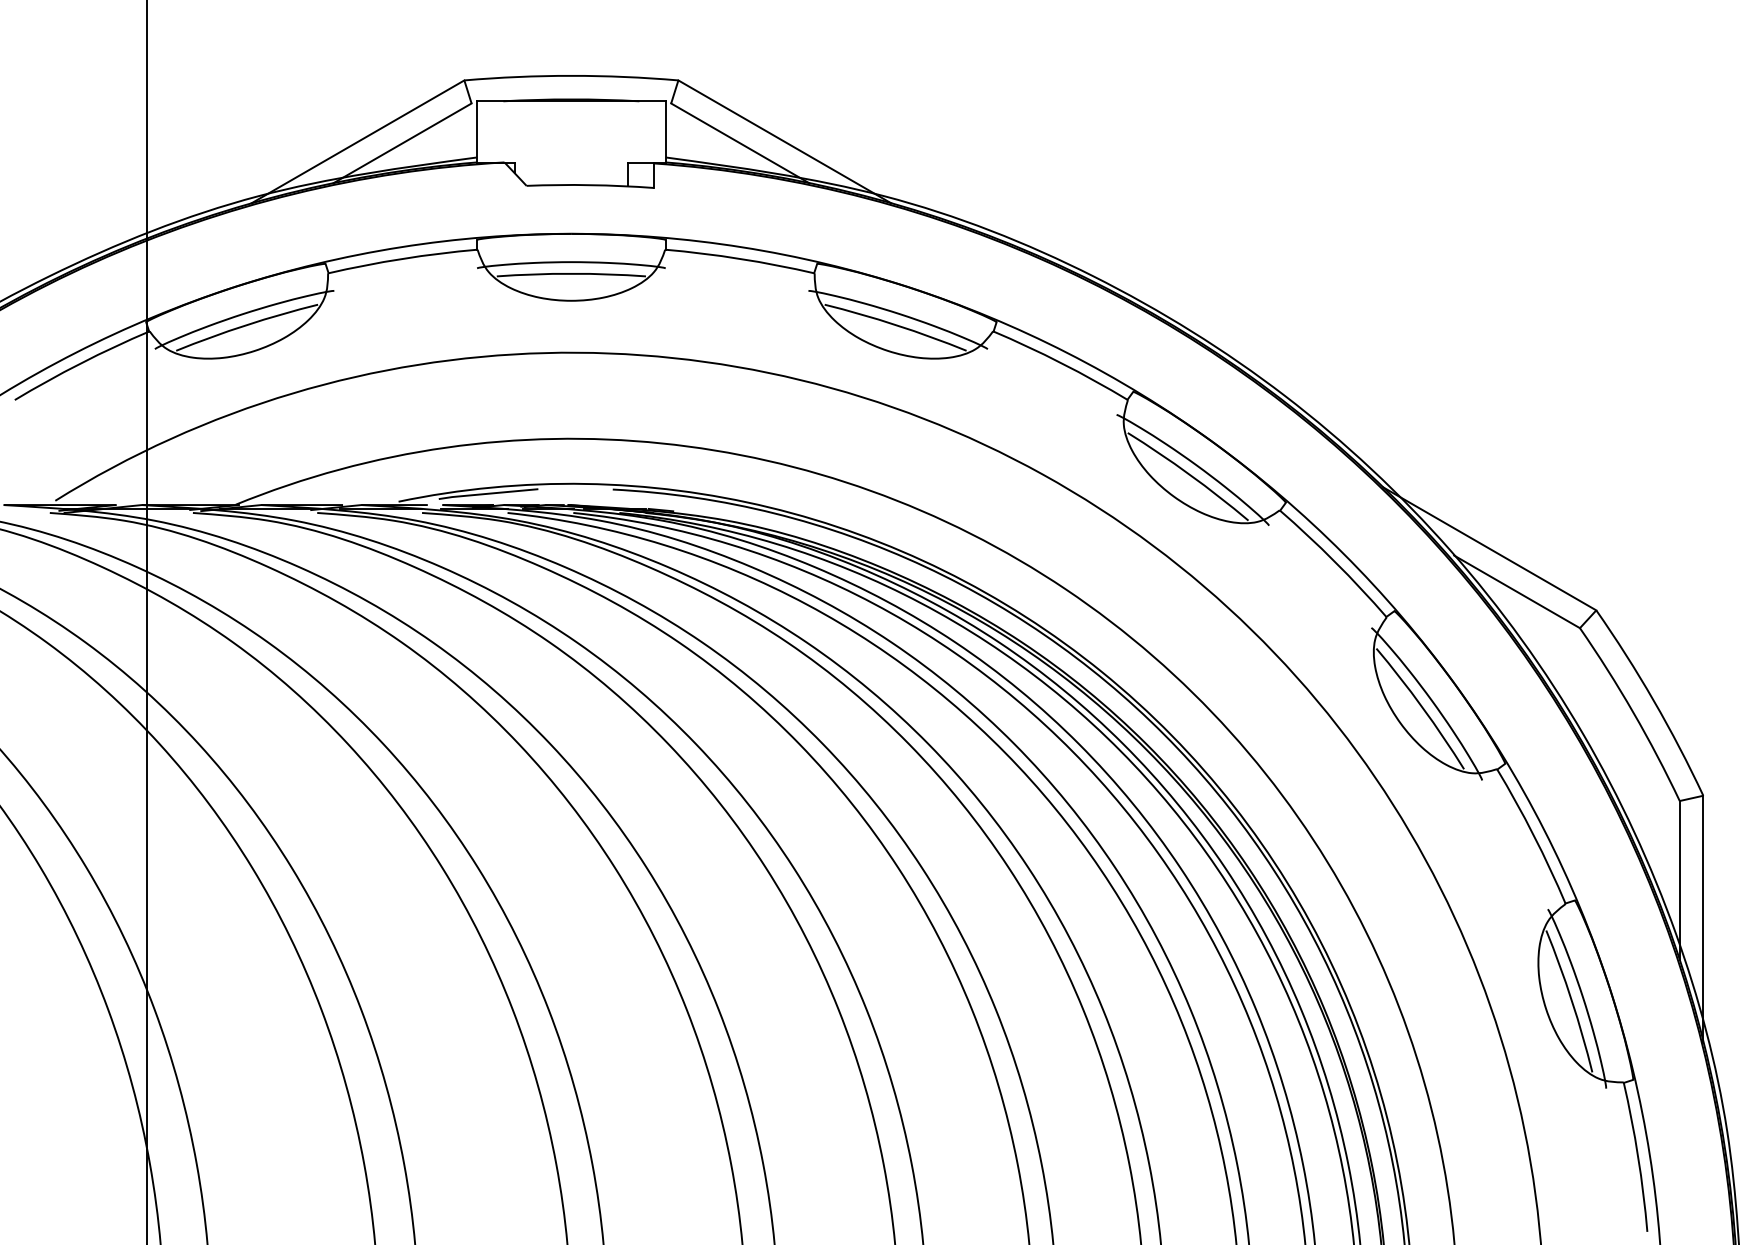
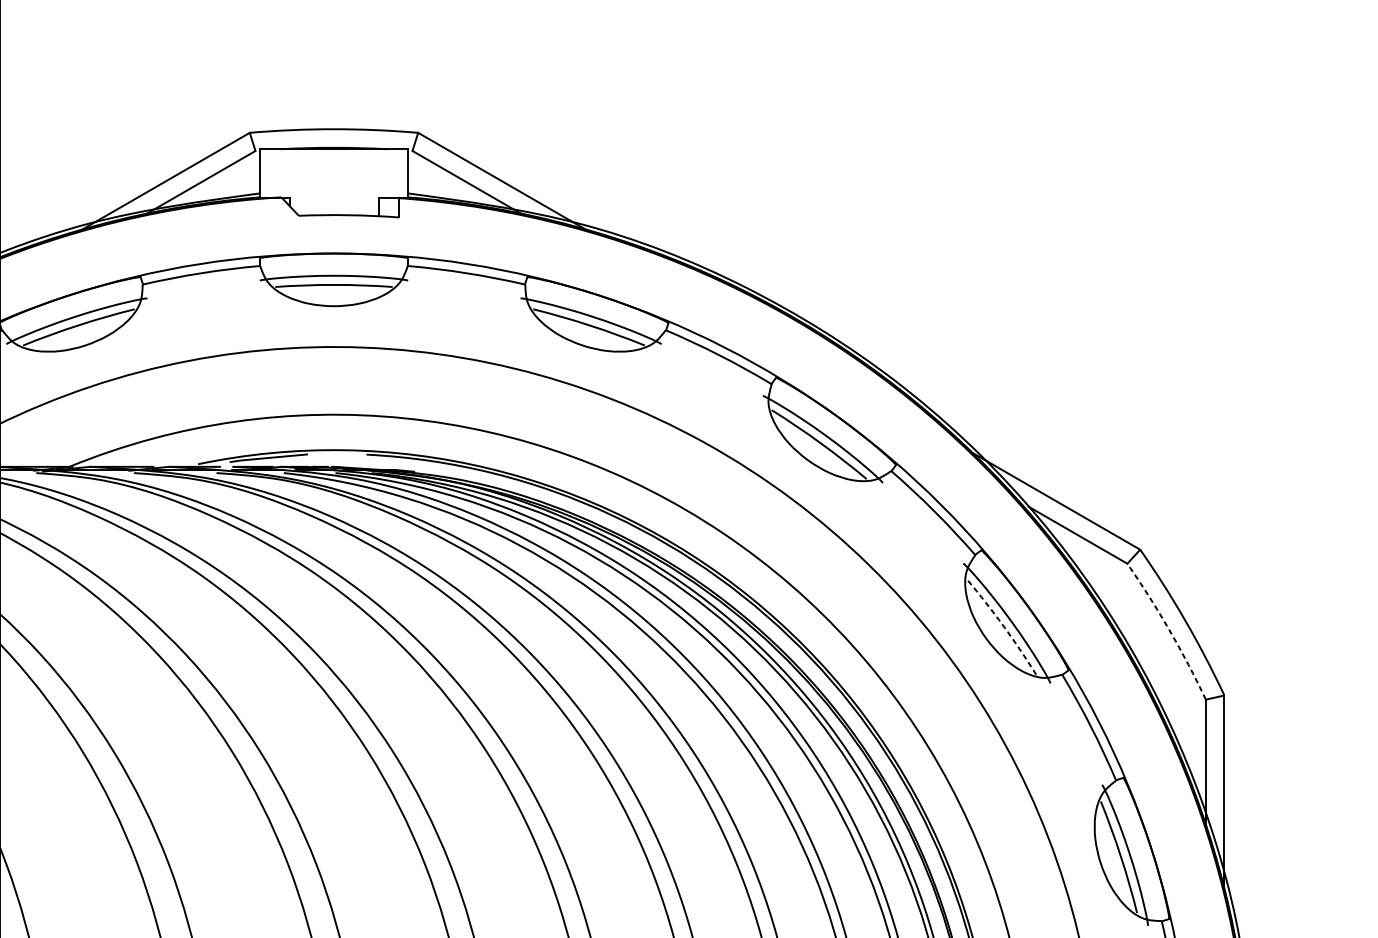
arc: (1422, 707) -> (1003, 626), solid -> dashed
arc: (1633, 712) -> (1169, 630), solid -> dashed

